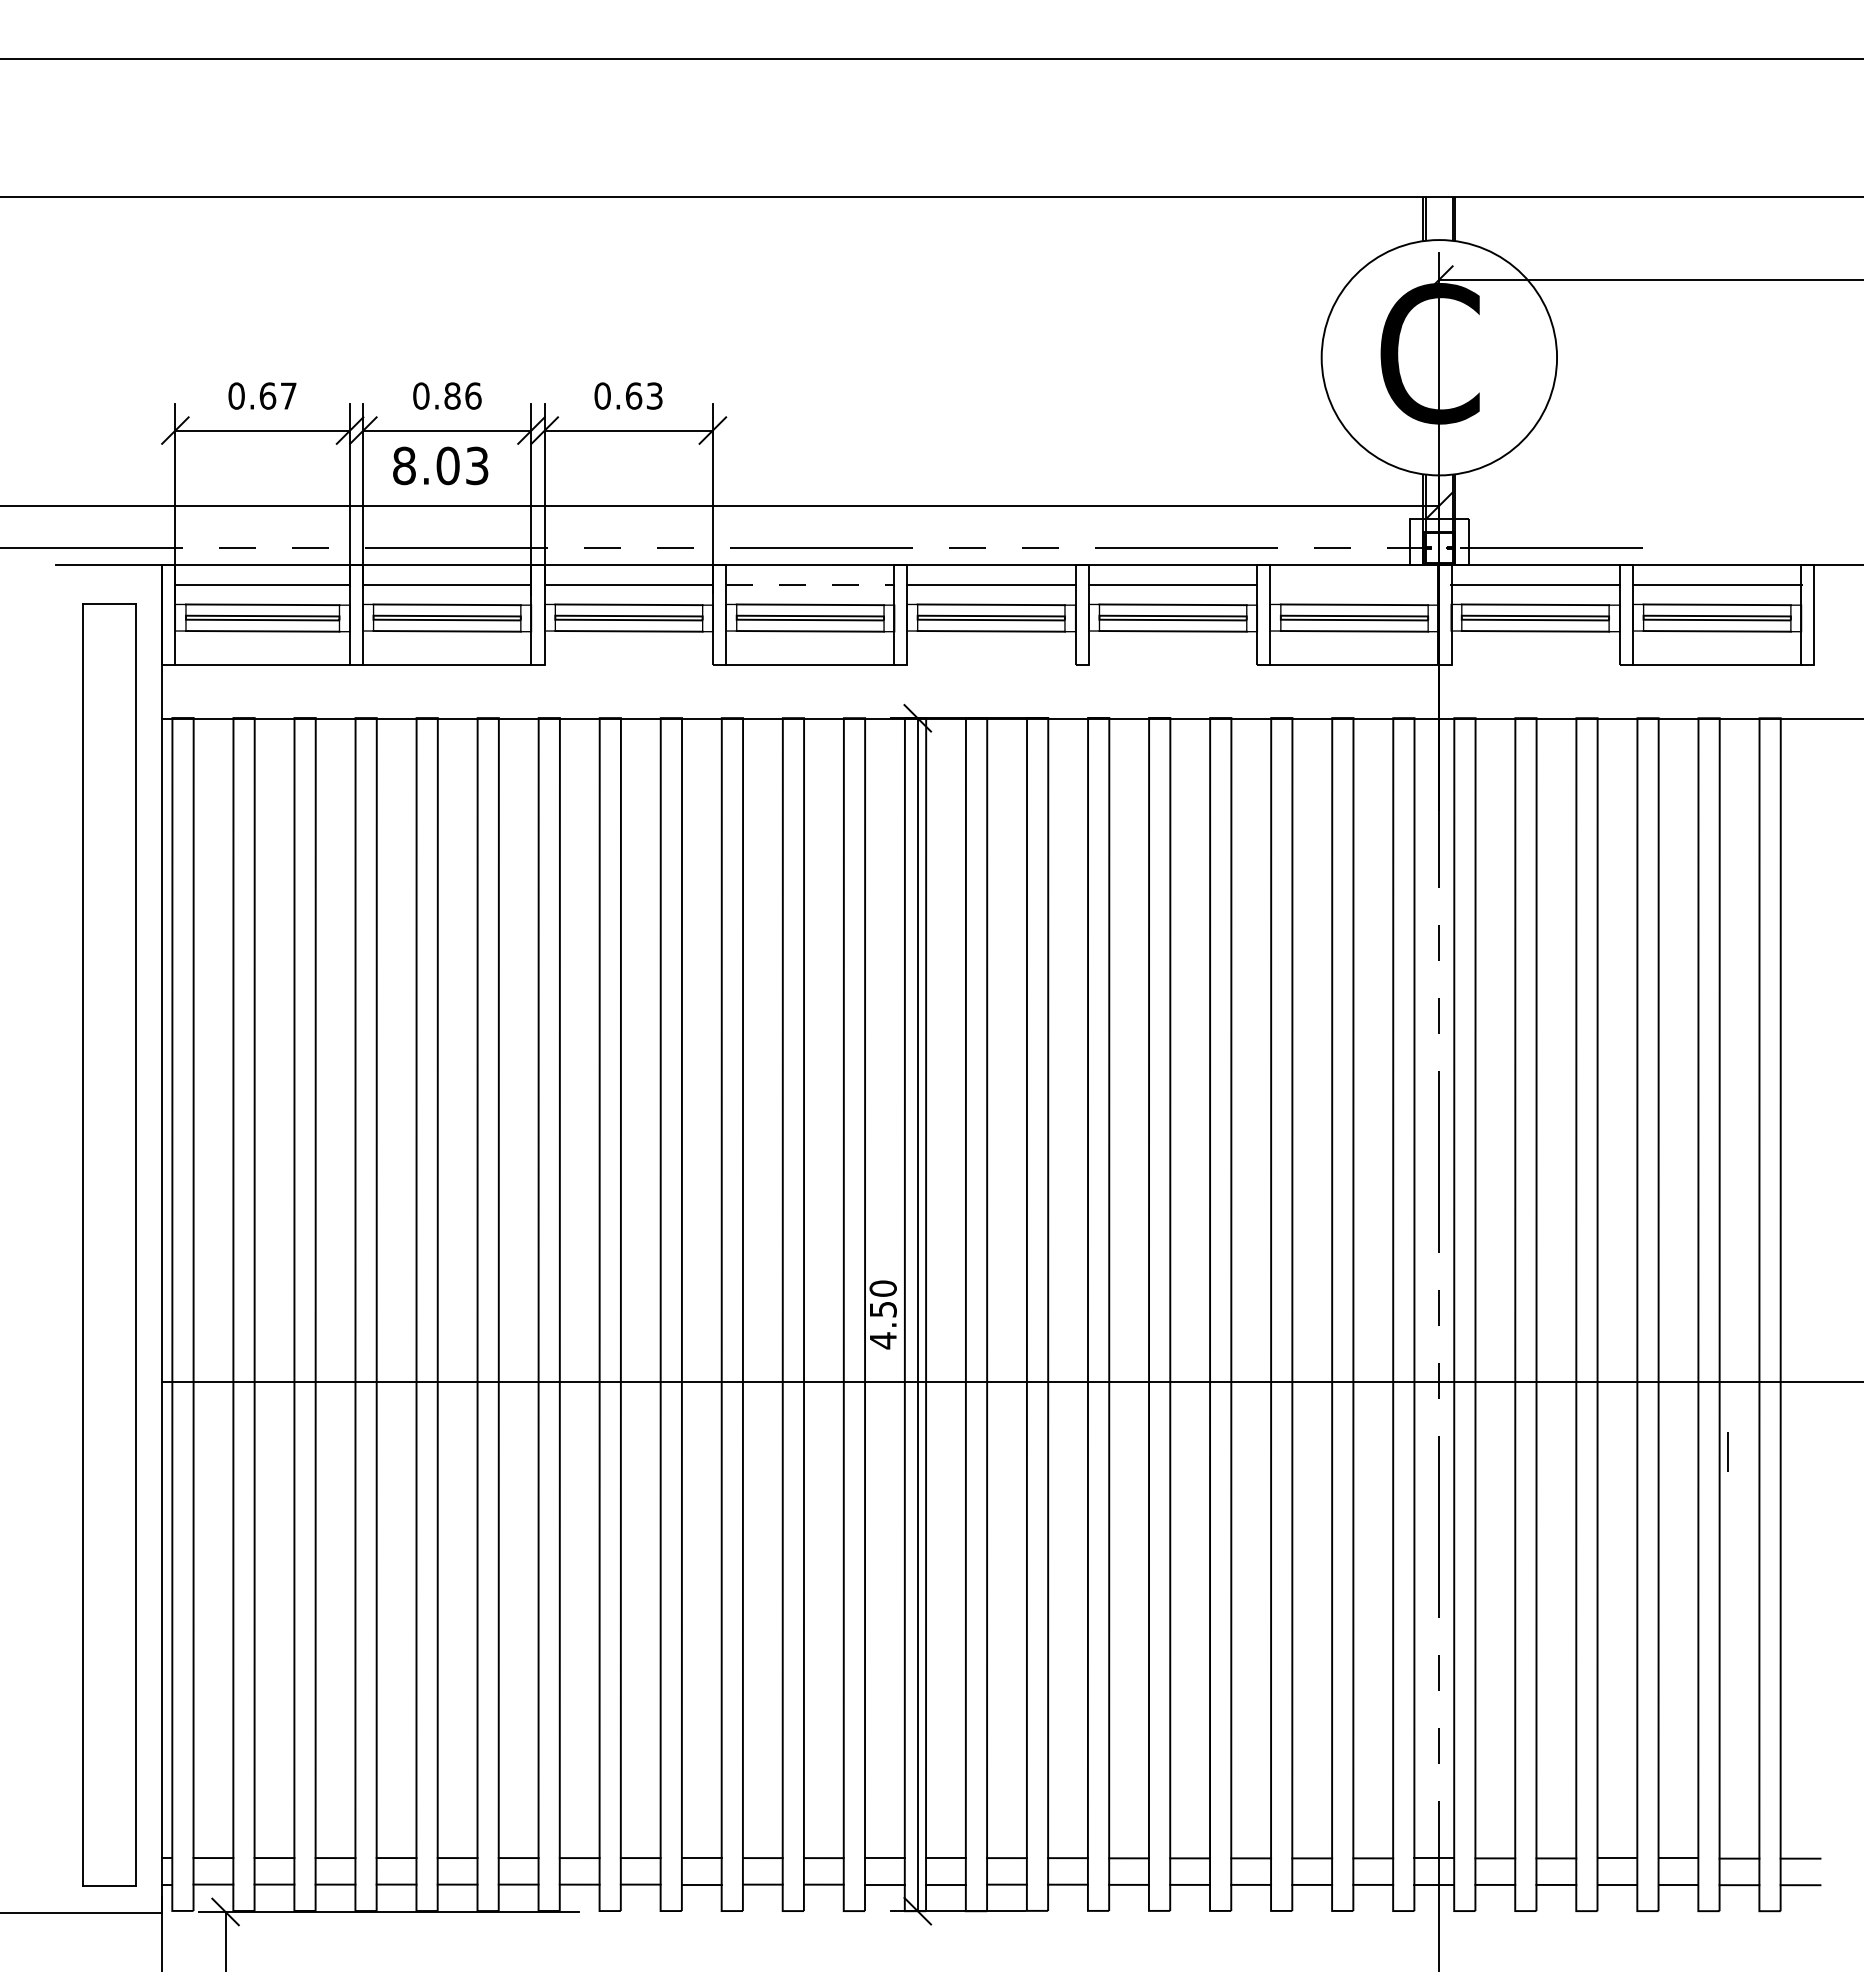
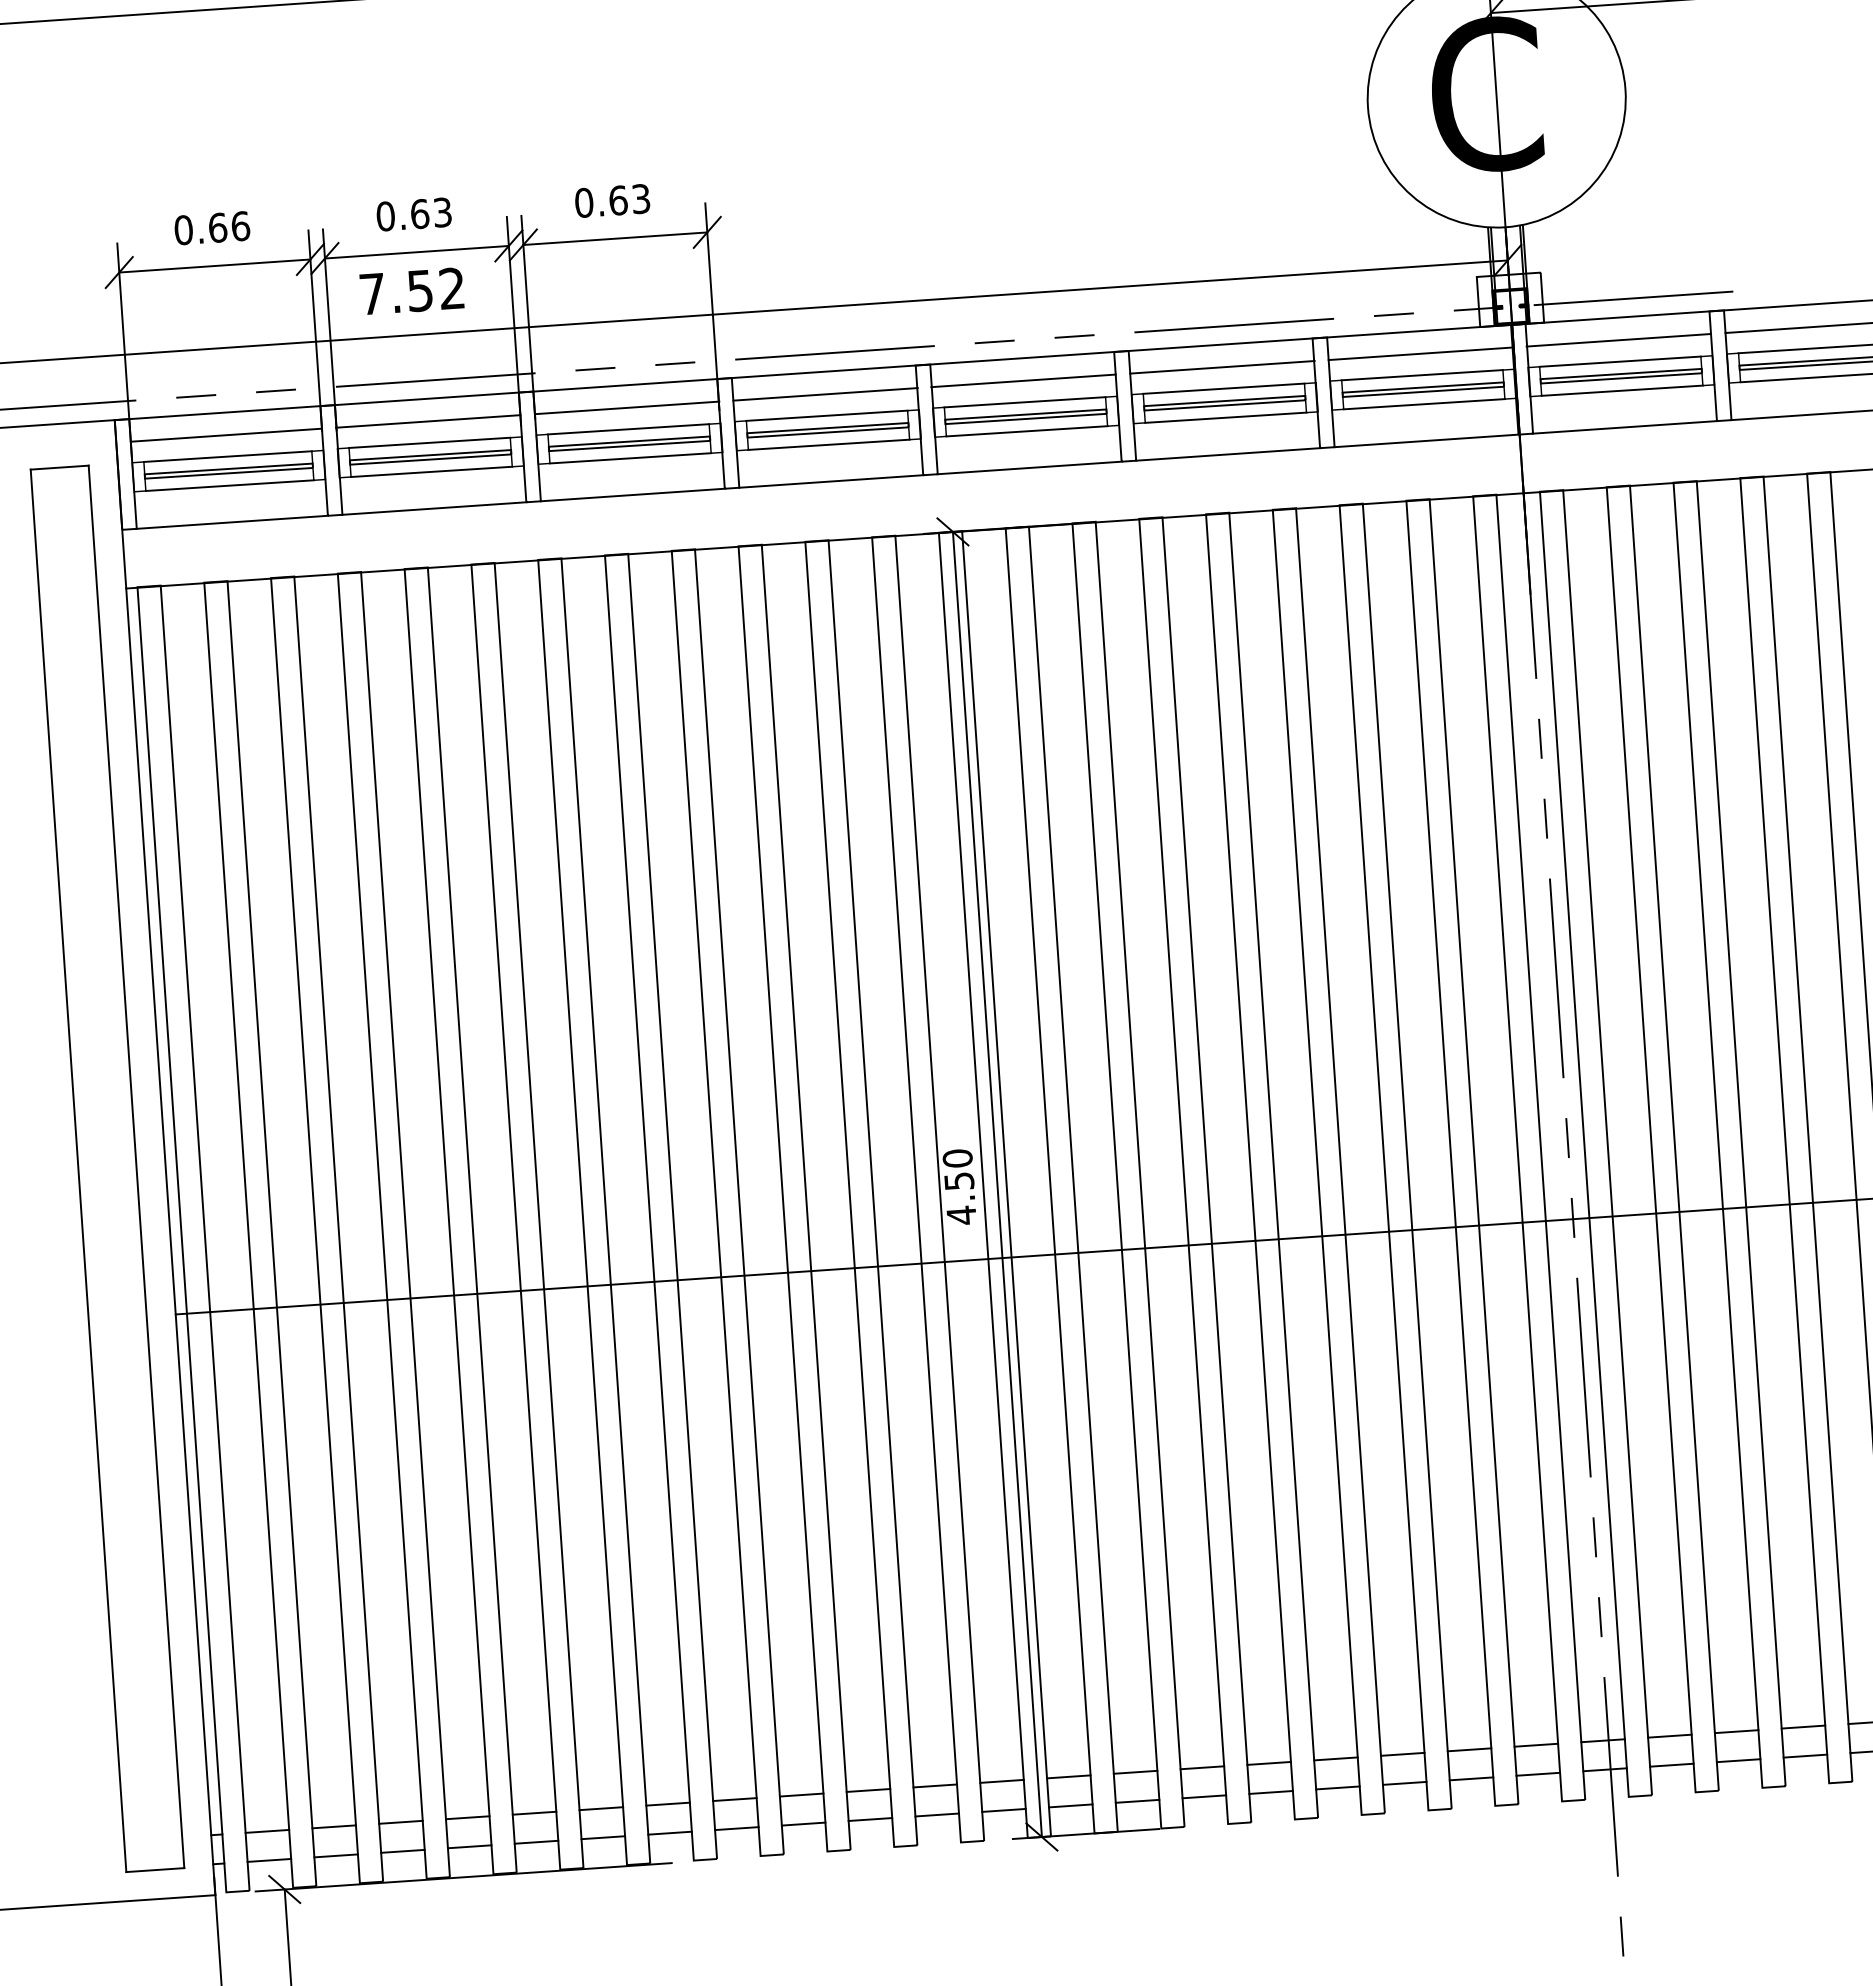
text: (288, 395) -> (240, 225), 0.67 -> 0.66
text: (462, 395) -> (430, 212), 0.86 -> 0.63
text: (440, 465) -> (411, 290), 8.03 -> 7.52
line: (810, 585) -> (825, 394), dashed -> solid
line: (1354, 585) -> (1420, 354), added
line: (628, 664) -> (632, 494), added
line: (991, 664) -> (1029, 467), added
line: (1172, 664) -> (1227, 454), added
line: (1535, 664) -> (1624, 426), added

